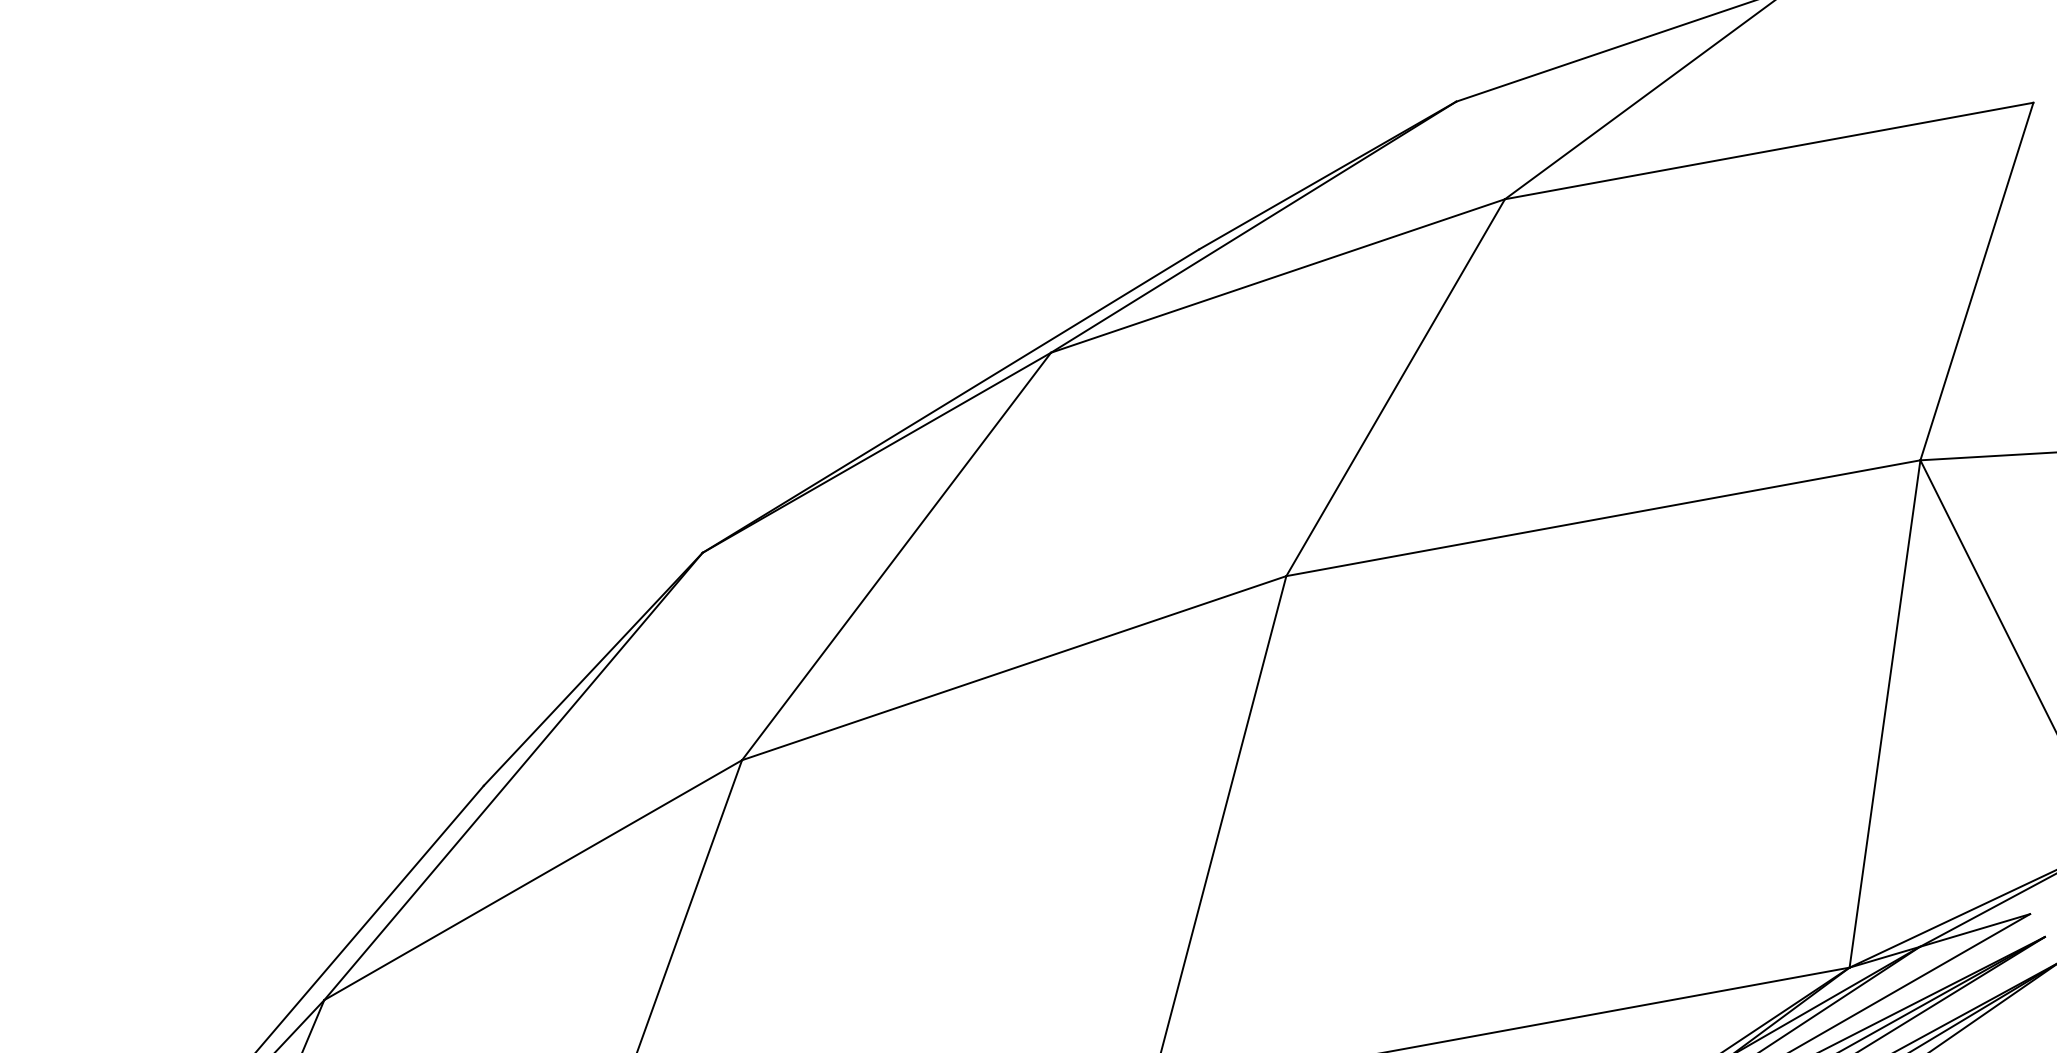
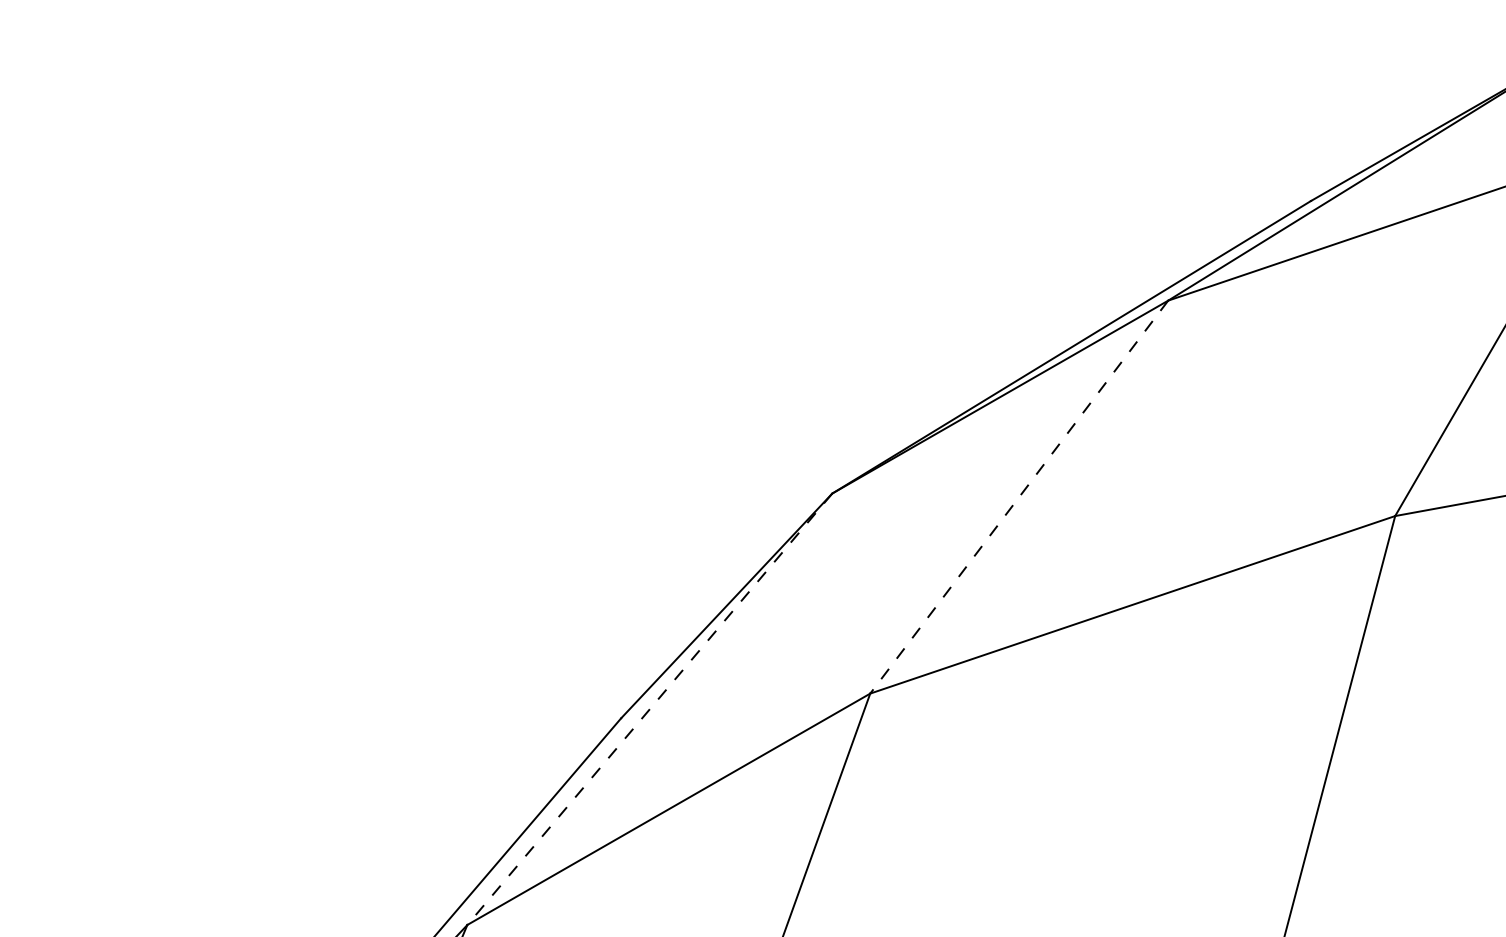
line: (896, 556) -> (1019, 497), solid -> dashed
line: (513, 776) -> (649, 709), solid -> dashed

